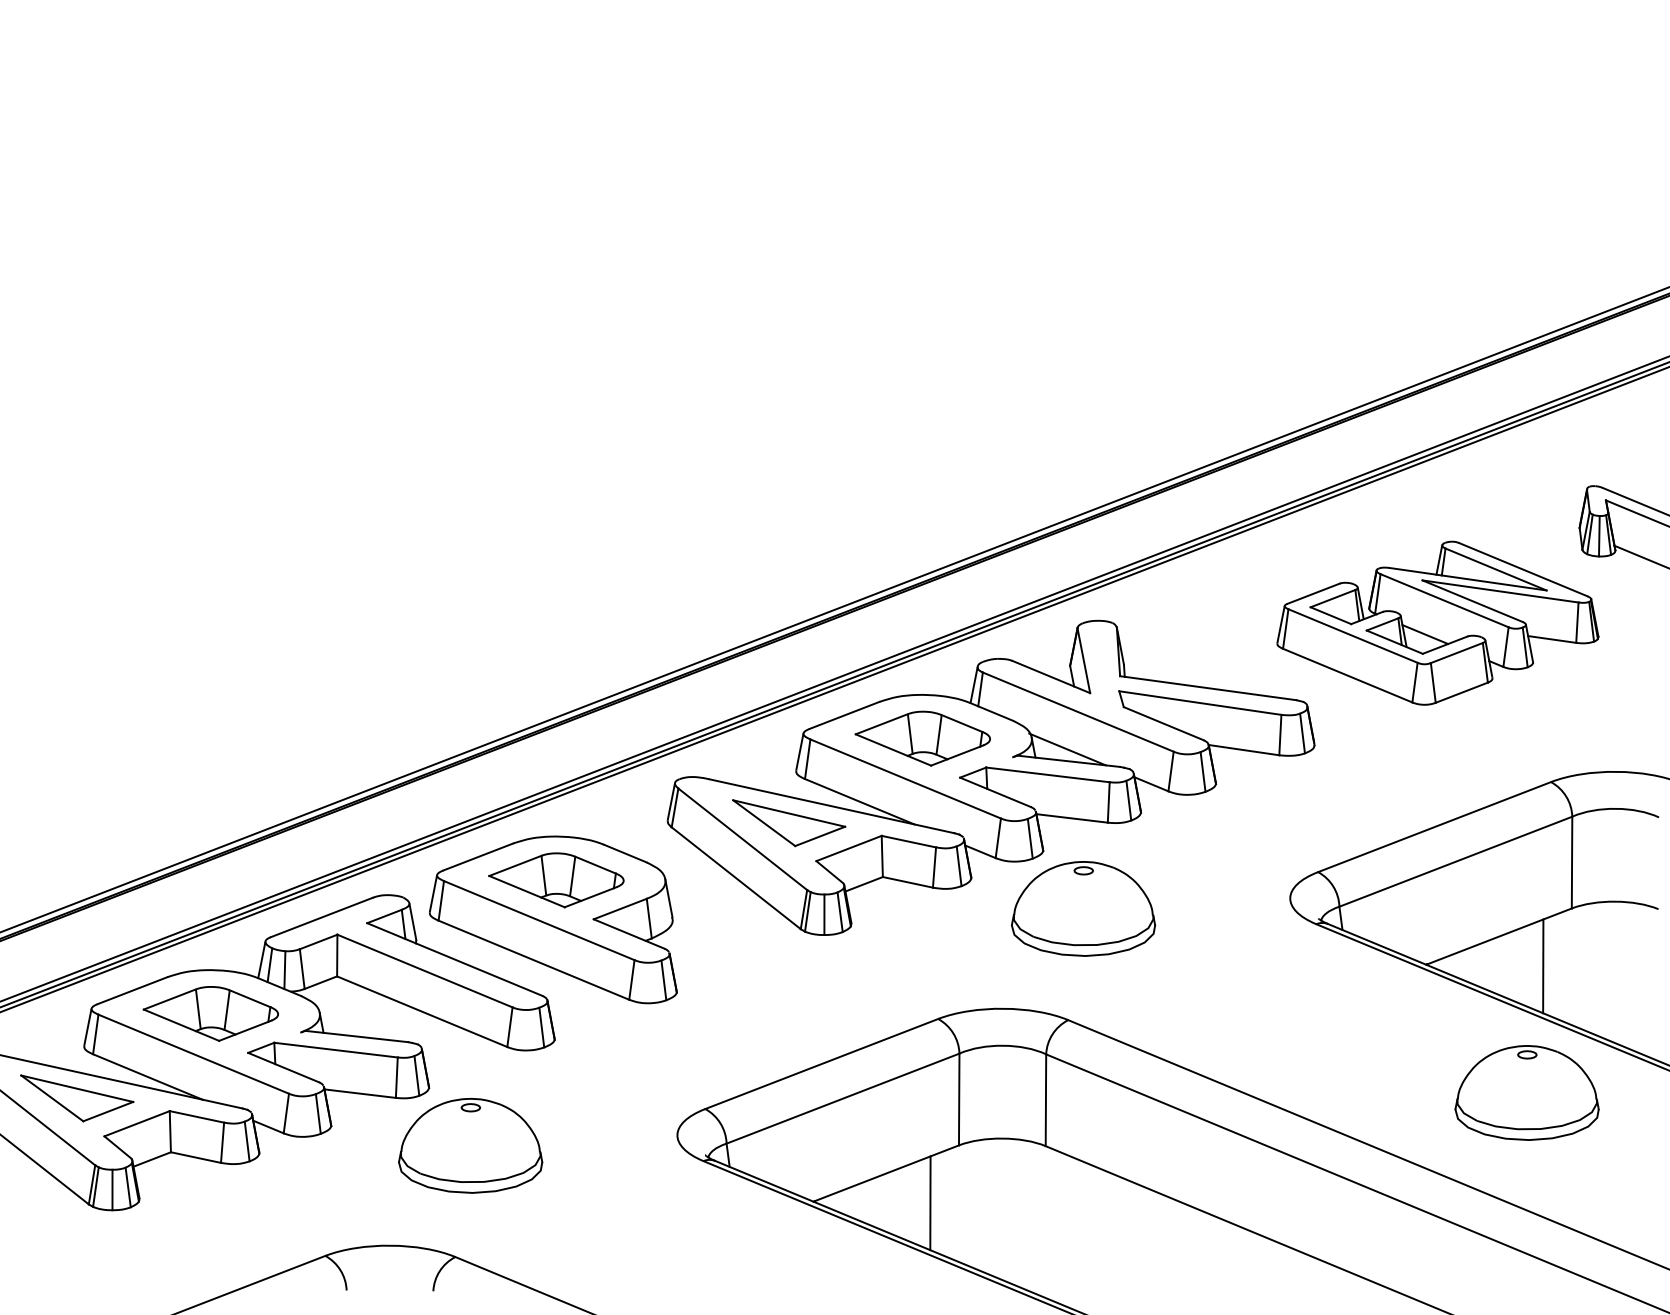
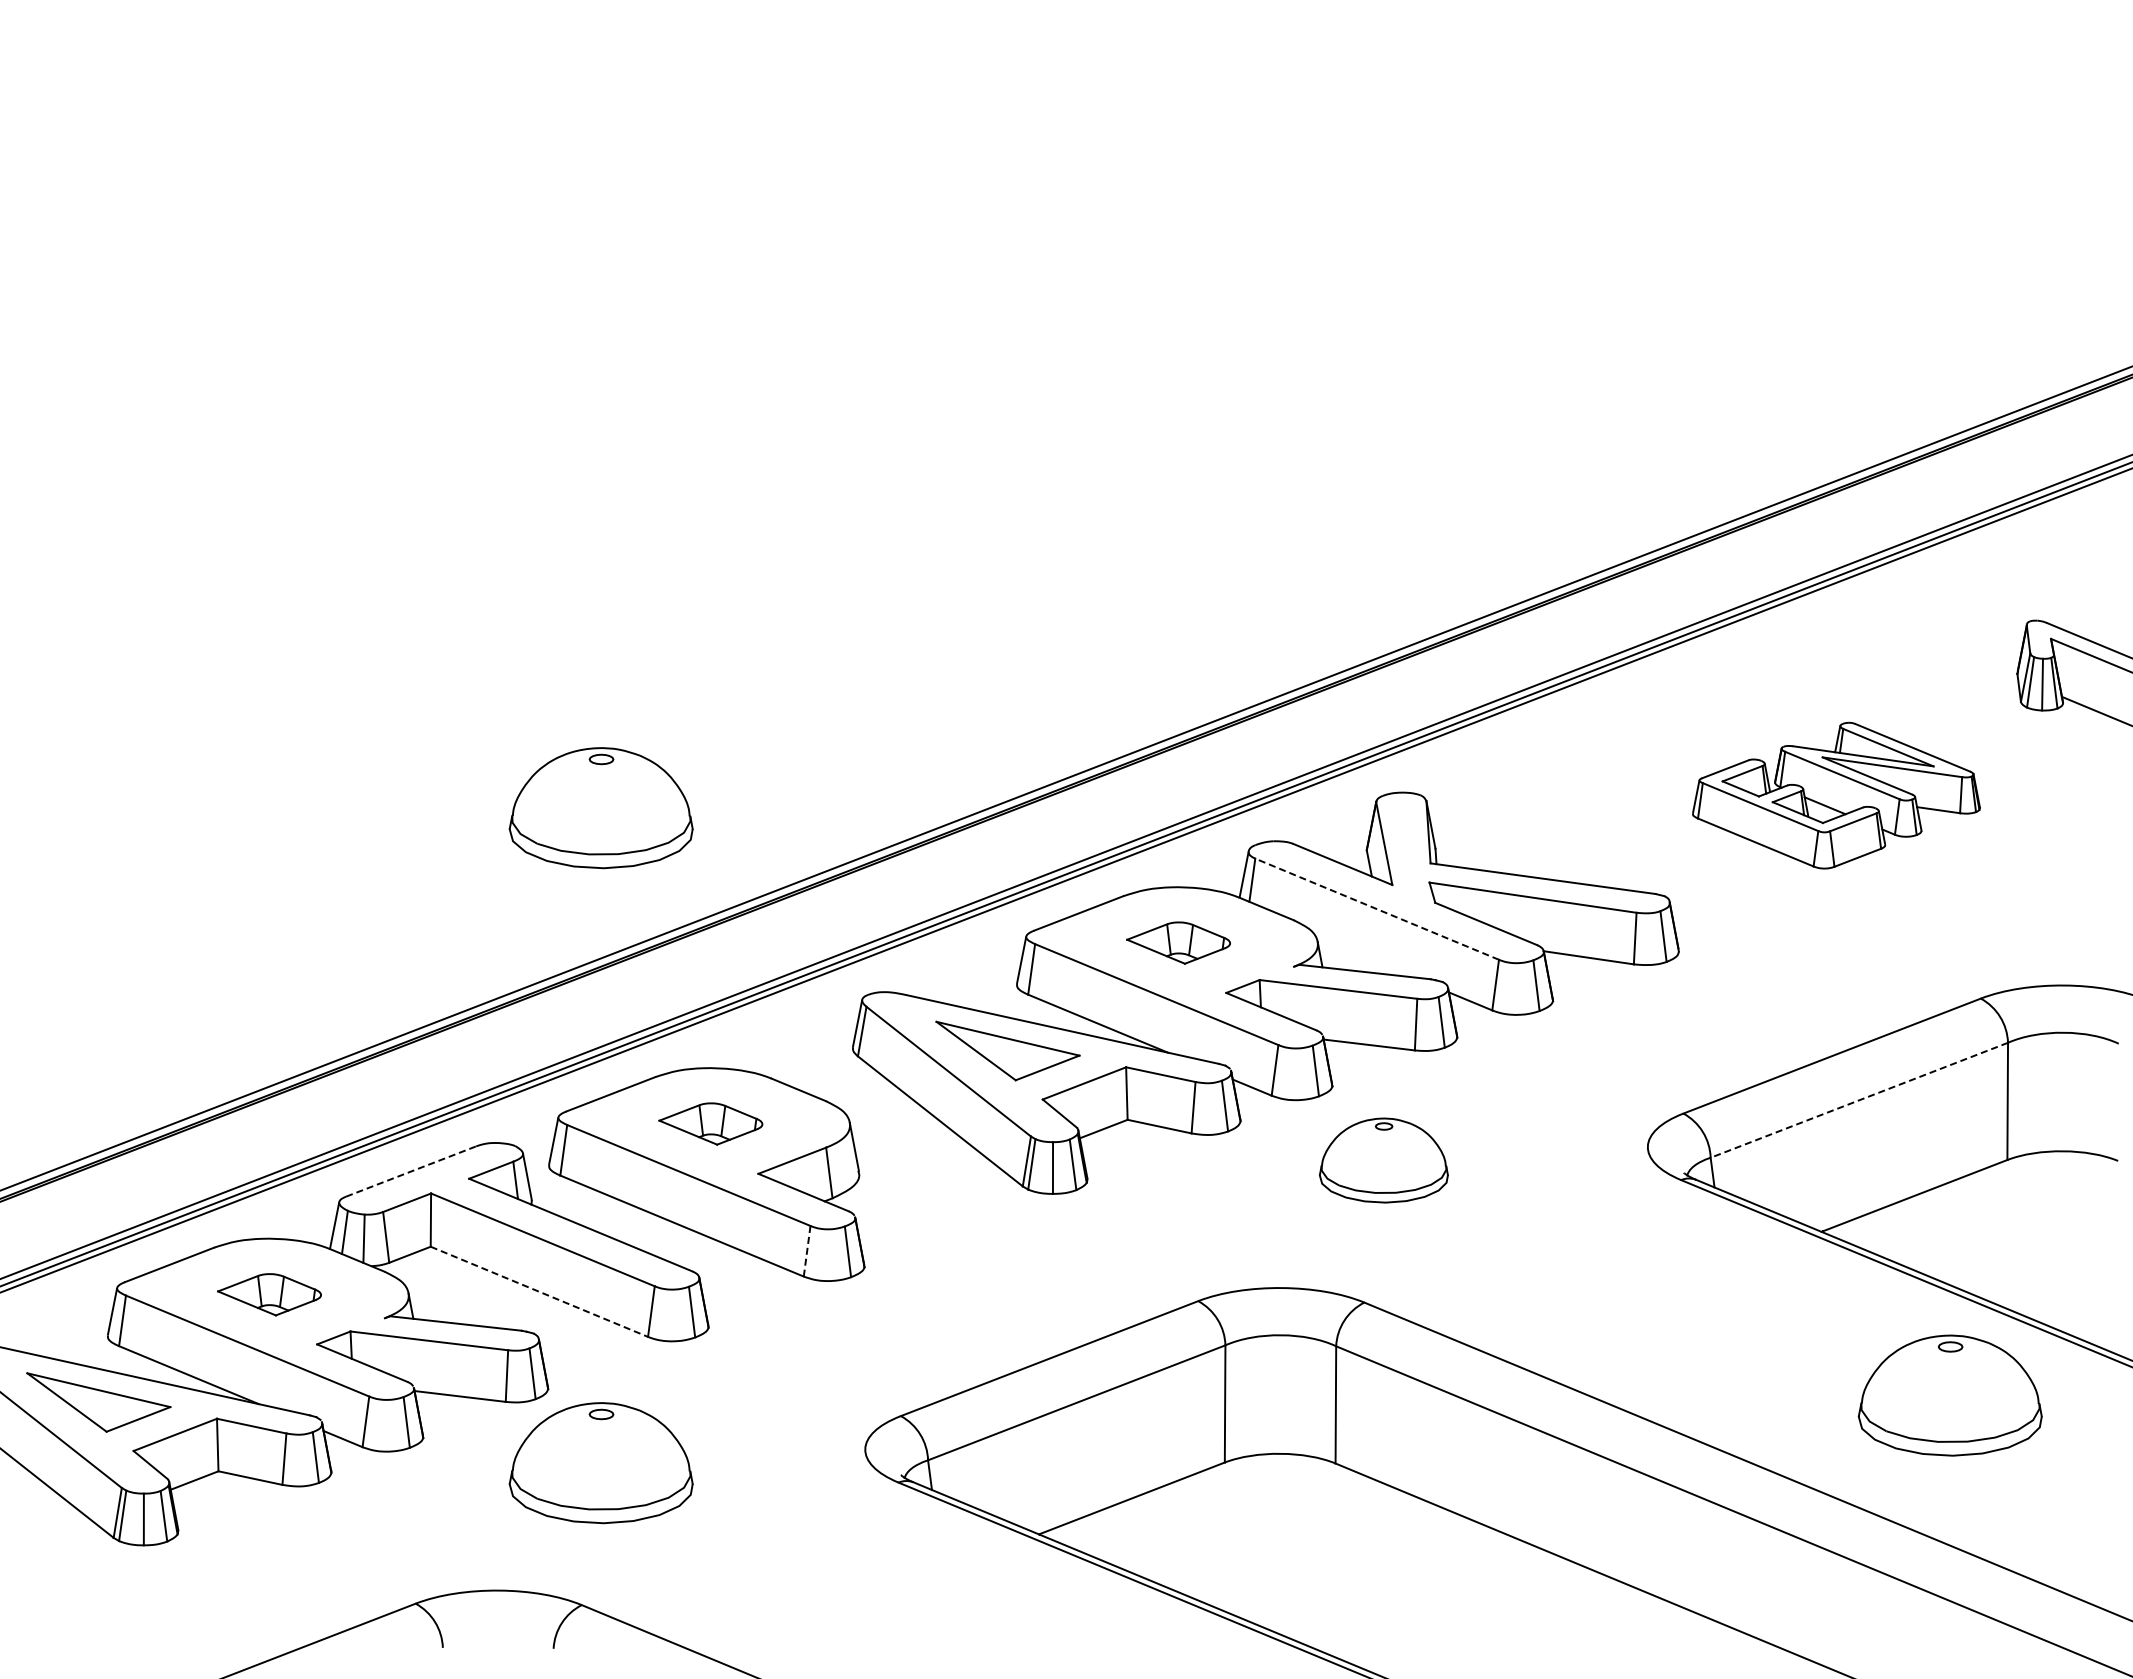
part: (1437, 623) -> (1836, 795), size x0.7
part: (470, 633) -> (600, 808), added
line: (1078, 712) -> (1377, 909), solid -> dashed
part: (922, 738) -> (1178, 942), size x0.6
line: (1067, 749) -> (1363, 956), removed
line: (1455, 861) -> (1858, 1100), solid -> dashed
part: (556, 879) -> (710, 1123), size x0.6
part: (1083, 908) -> (1383, 1160), size x0.7
line: (322, 917) -> (411, 1171), solid -> dashed
line: (1542, 966) -> (1970, 1233), removed
line: (632, 980) -> (807, 1251), solid -> dashed
line: (422, 1011) -> (539, 1291), solid -> dashed
part: (210, 1013) -> (269, 1294), size x0.6
line: (930, 1203) -> (1188, 1536), removed

